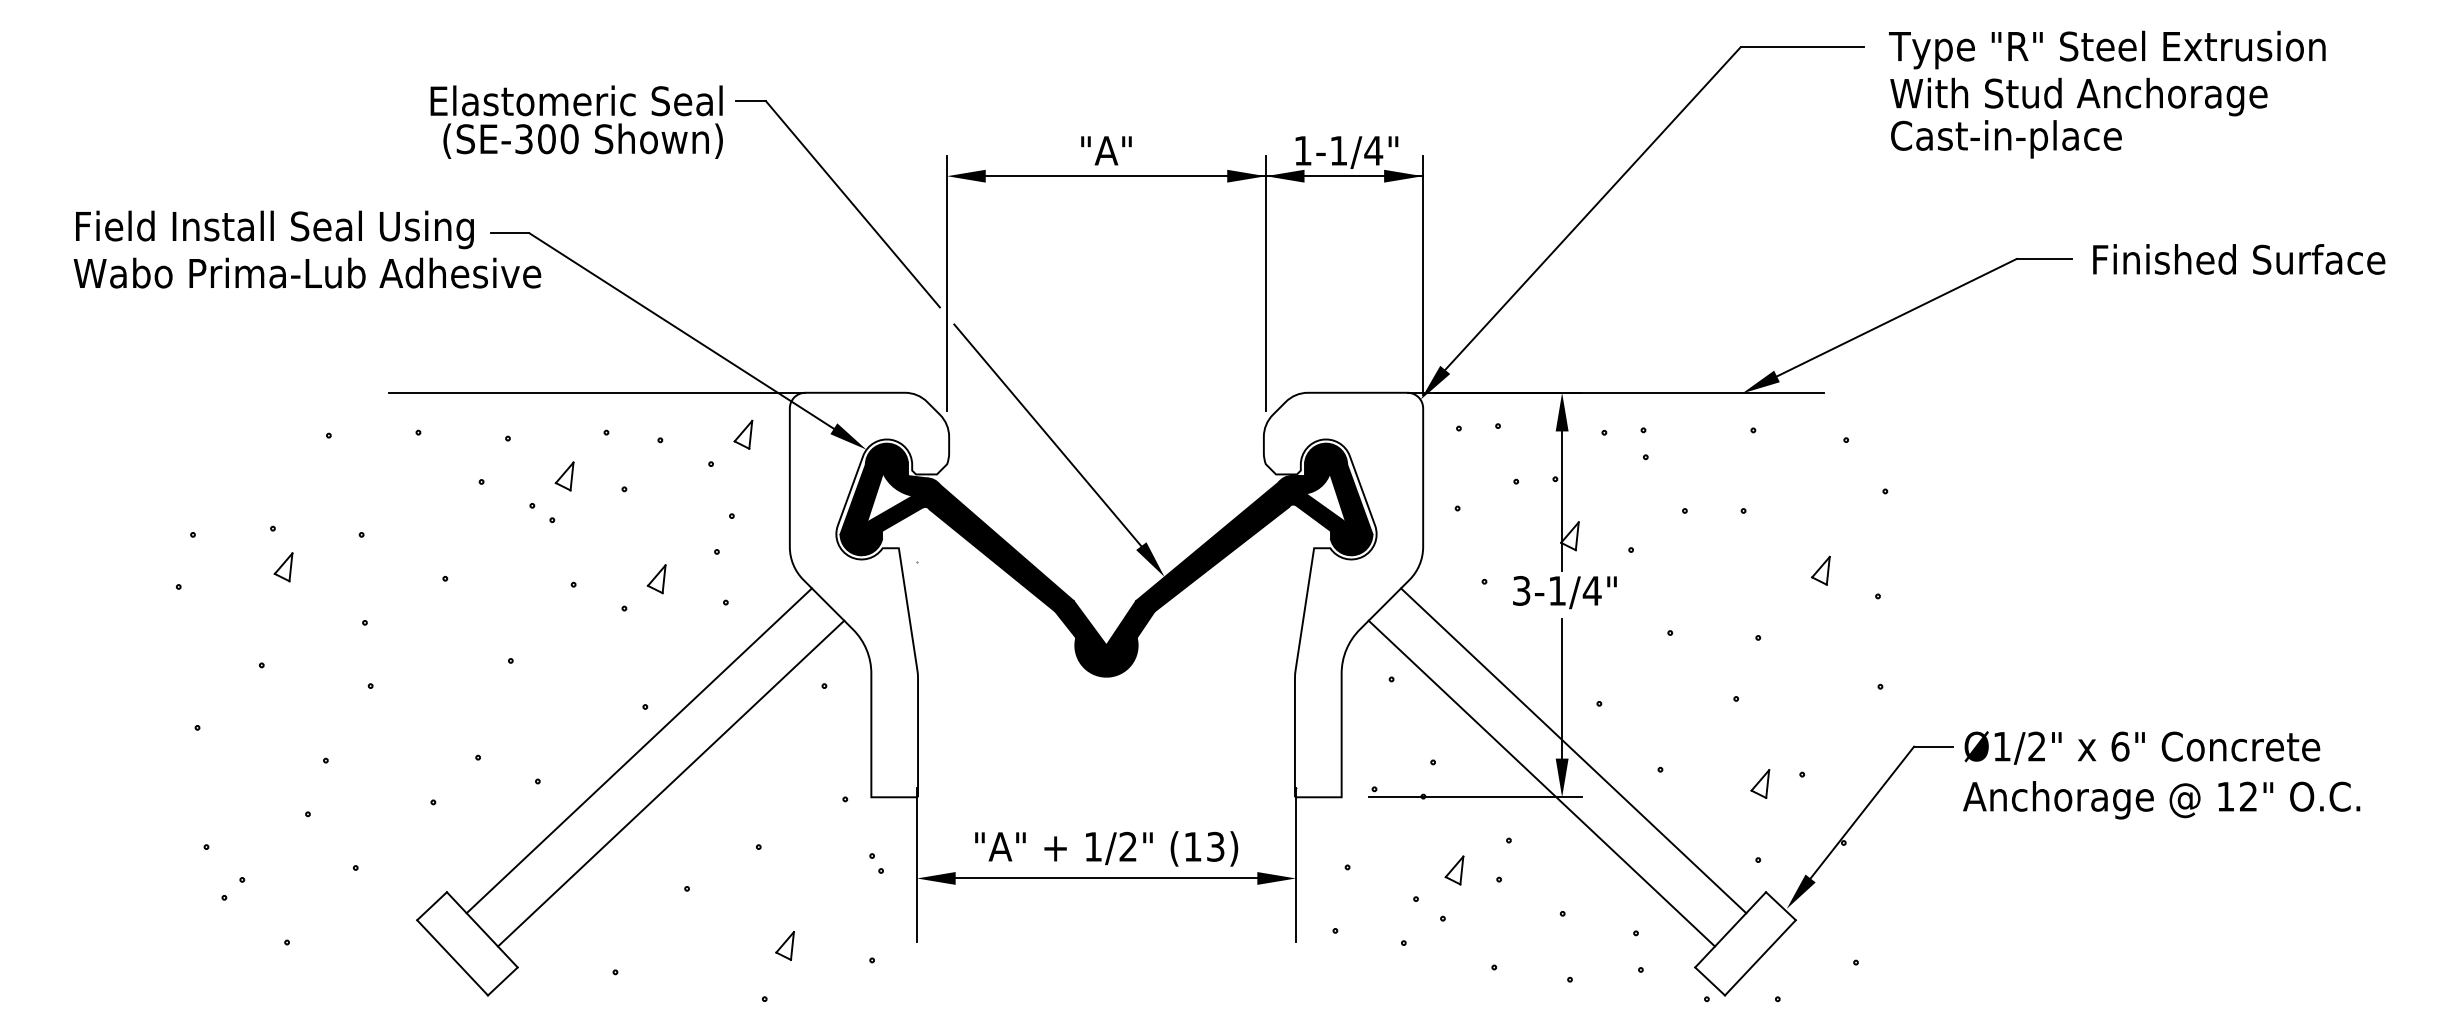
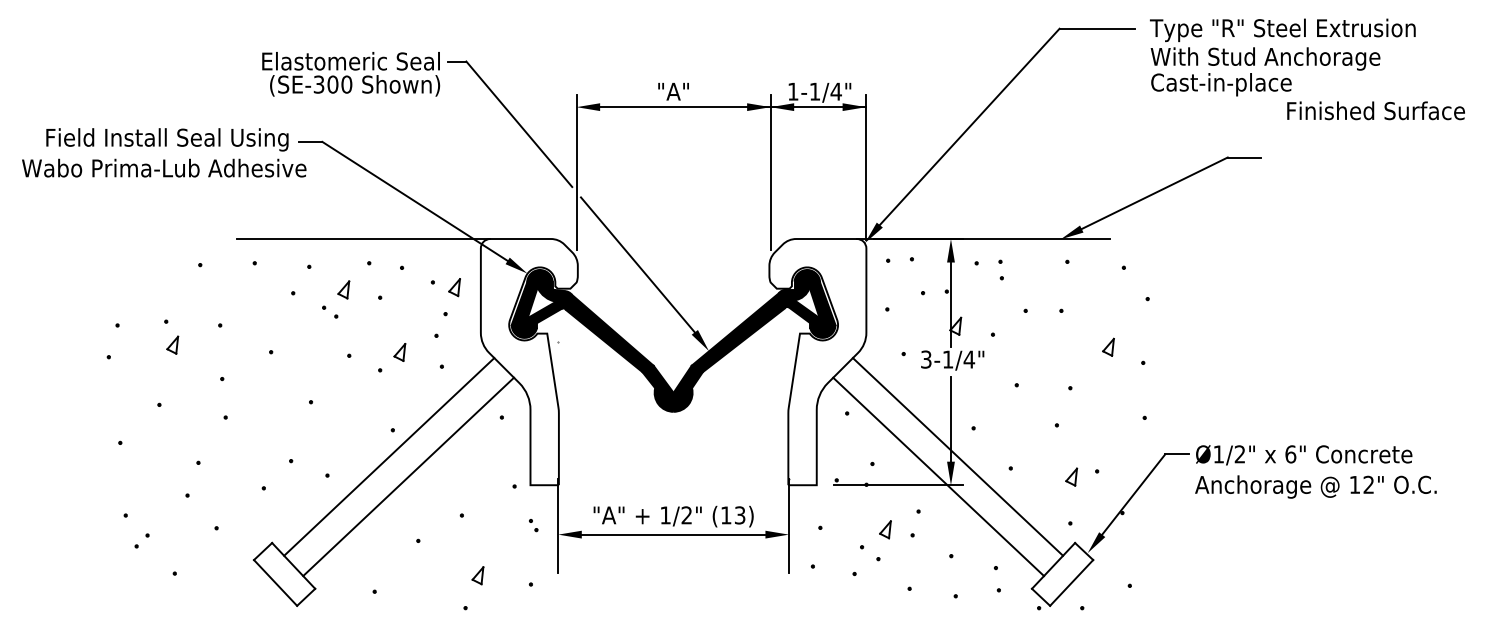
text: (2238, 258) -> (1375, 110), moved
text: (307, 272) -> (164, 167), moved
part: (743, 434) -> (454, 287), moved

